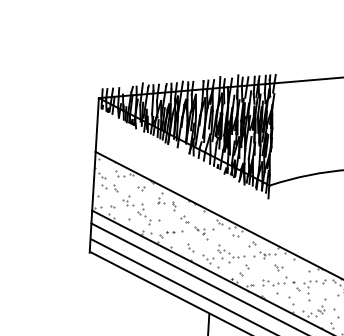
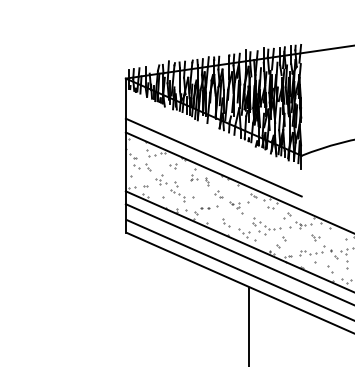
line: (181, 182) -> (213, 157), added

